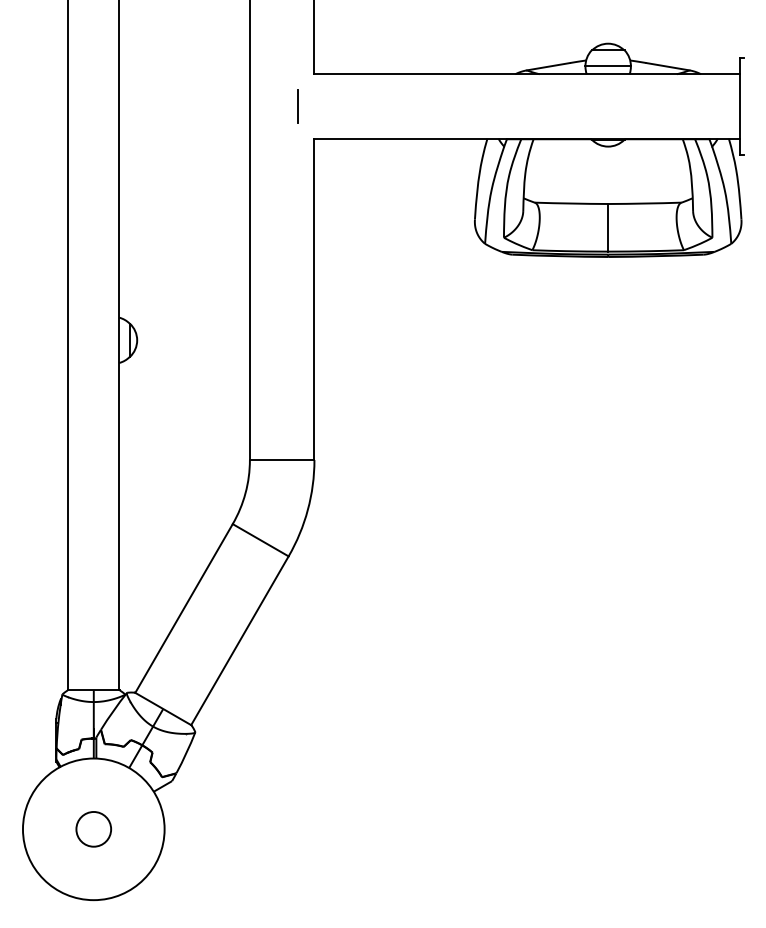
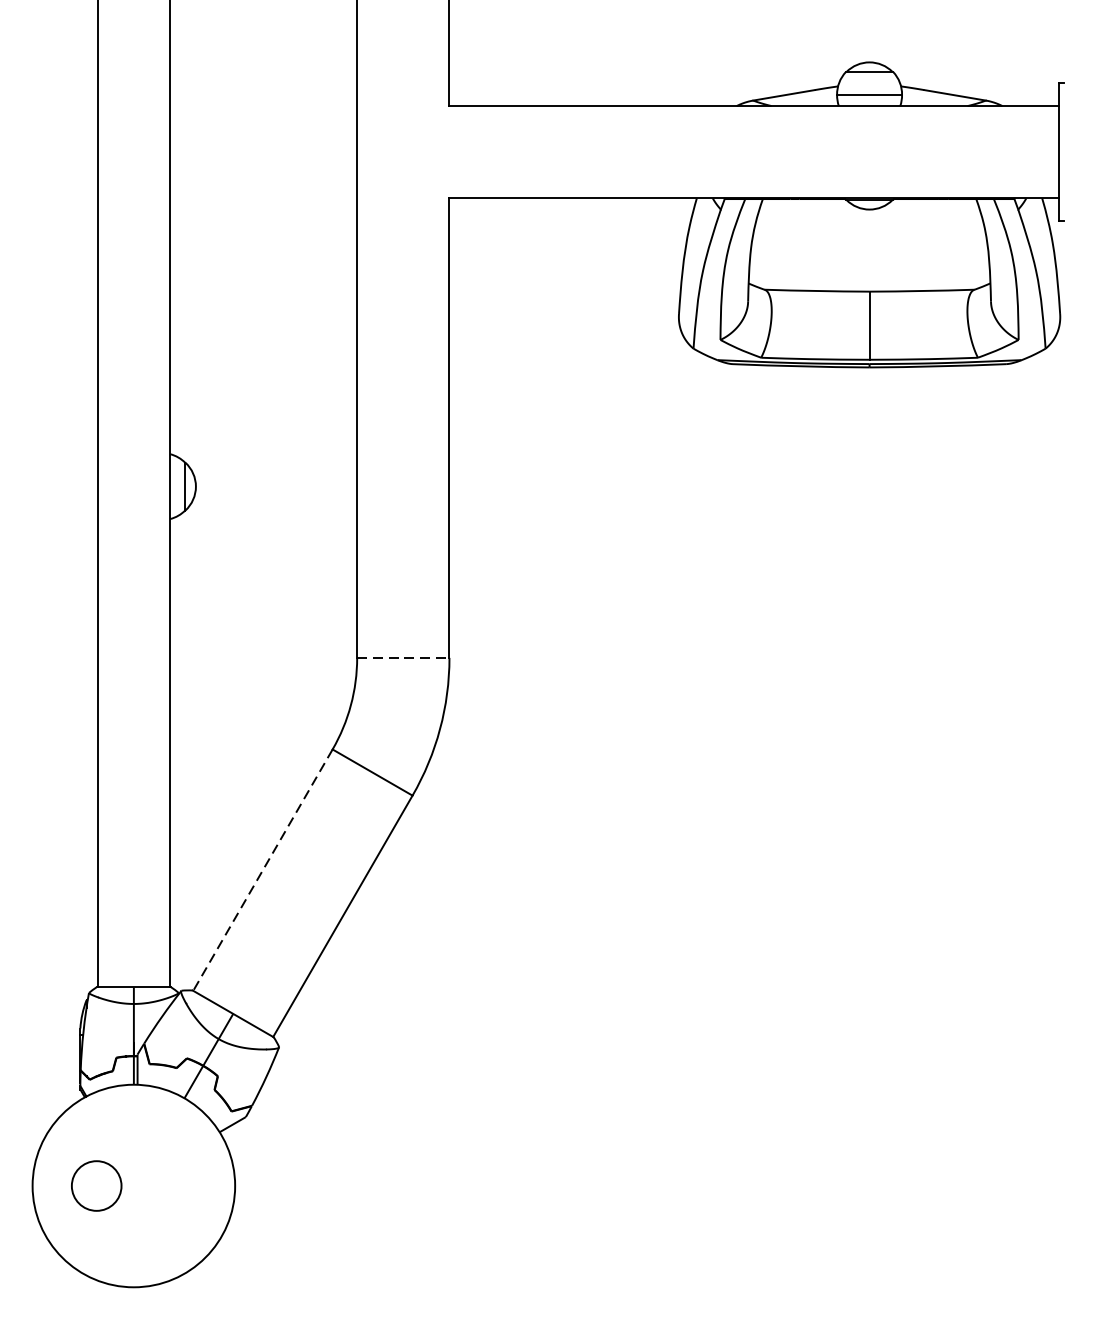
line: (298, 106) -> (426, 152), removed
line: (282, 460) -> (403, 658), solid -> dashed
line: (183, 608) -> (262, 870), solid -> dashed
circle: (93, 829) -> (96, 1186), moved

